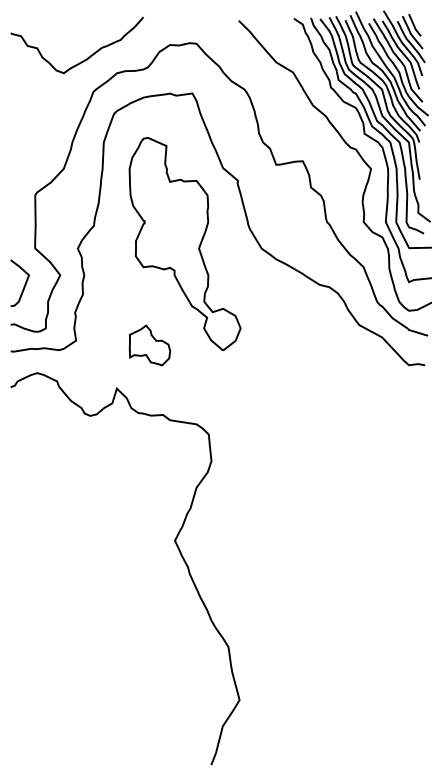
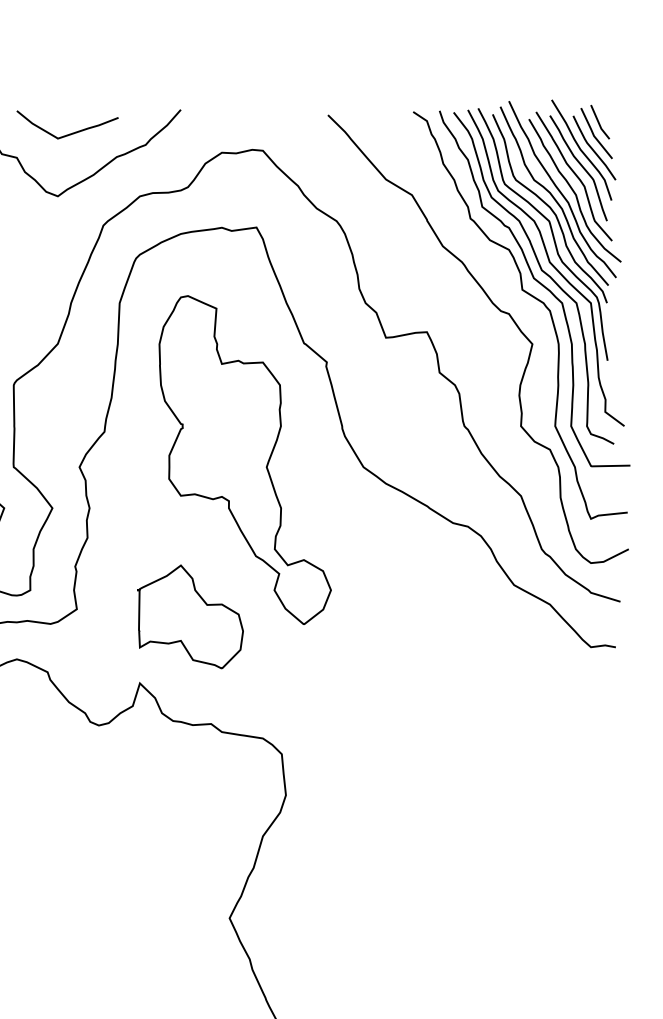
curve: (73, 31) -> (72, 131), added
part: (149, 345) -> (190, 616), size x1.67

